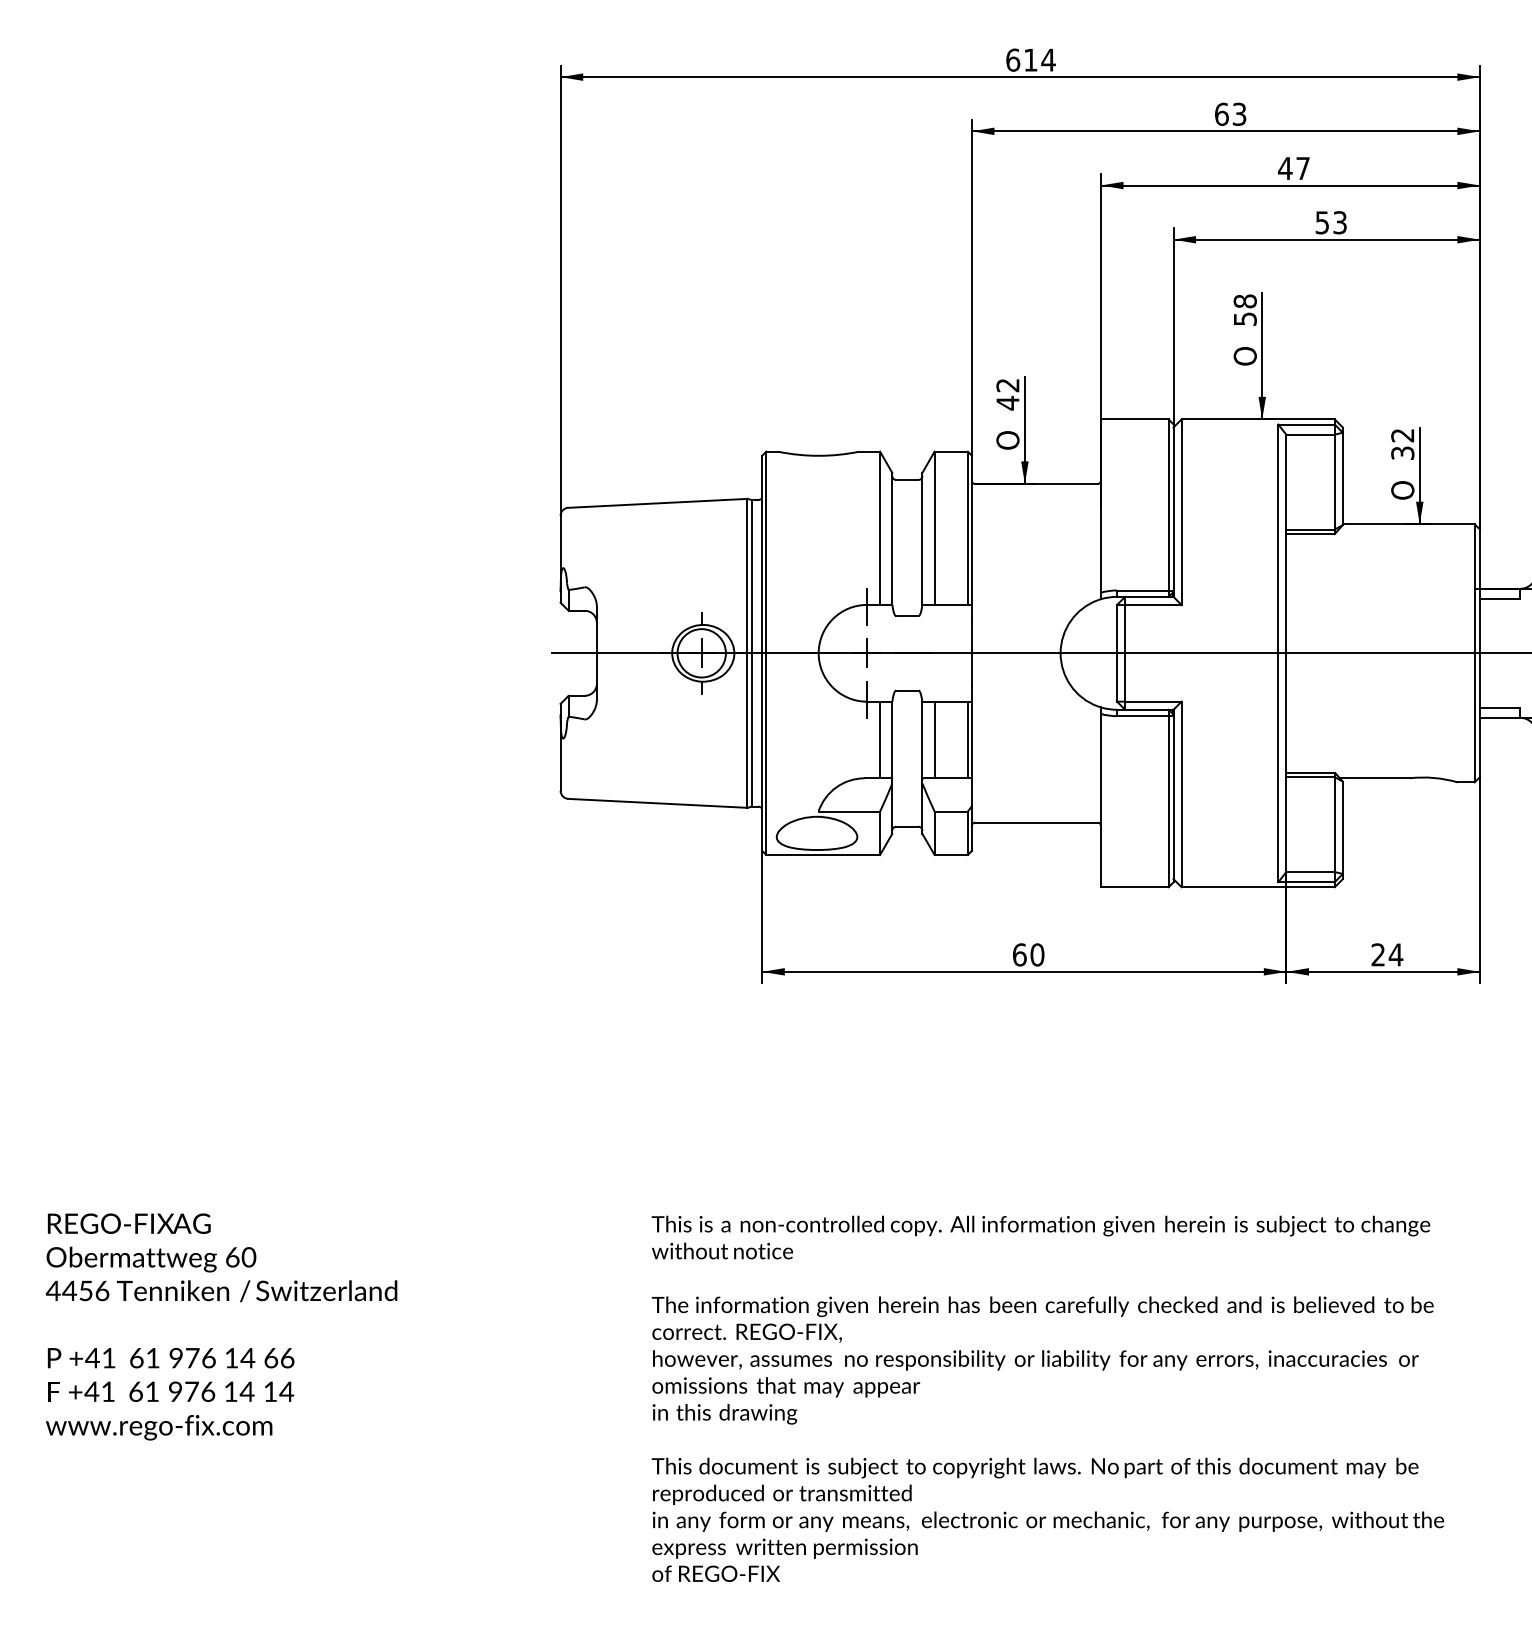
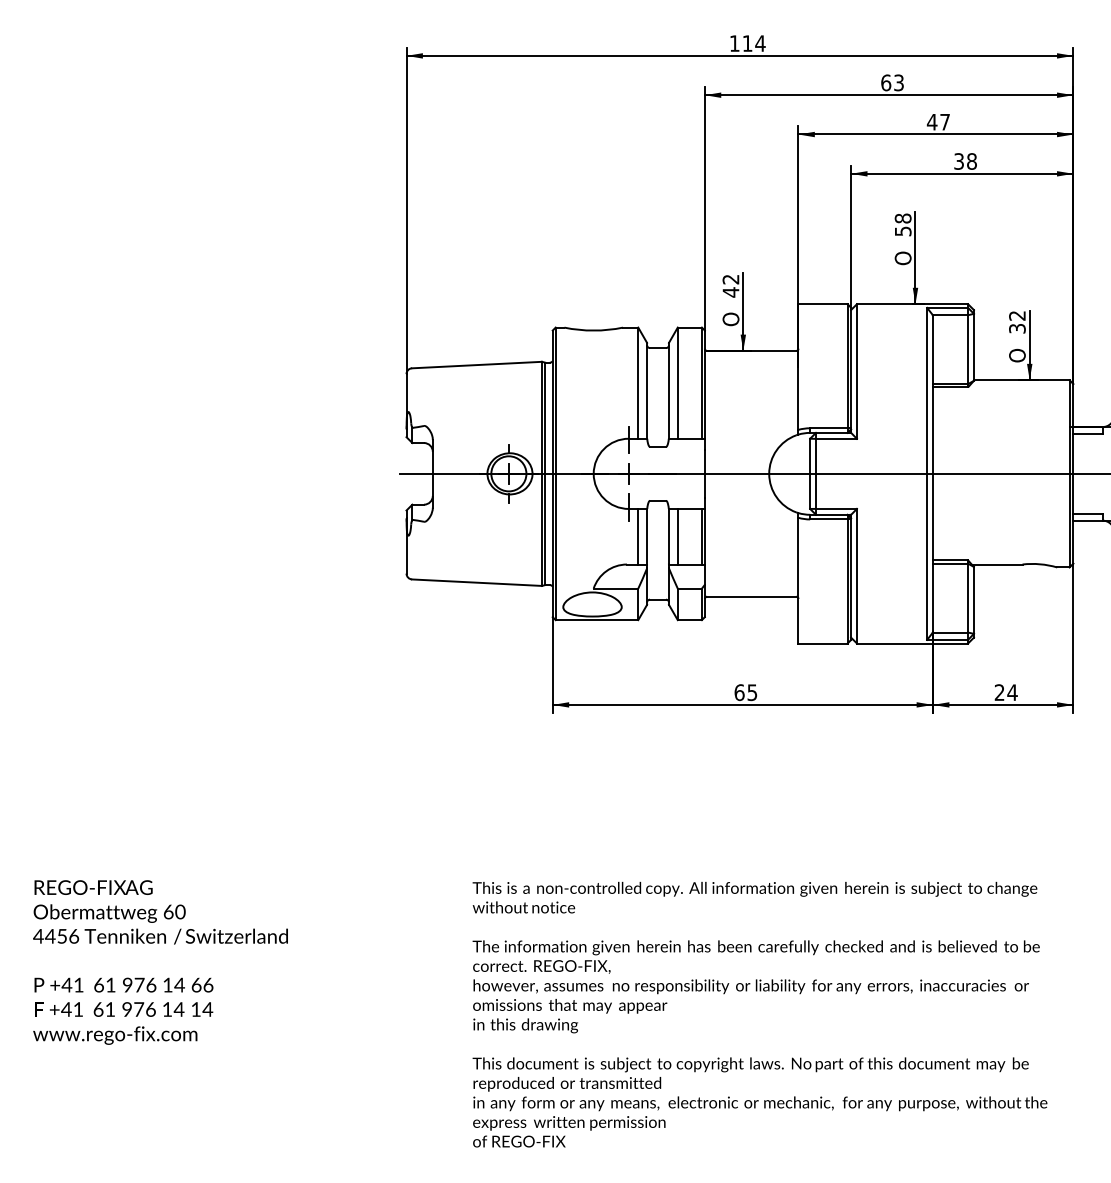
text: (1013, 59) -> (735, 43), 614 -> 114
text: (1331, 222) -> (965, 161), 53 -> 38
text: (1037, 954) -> (752, 692), 60 -> 65

